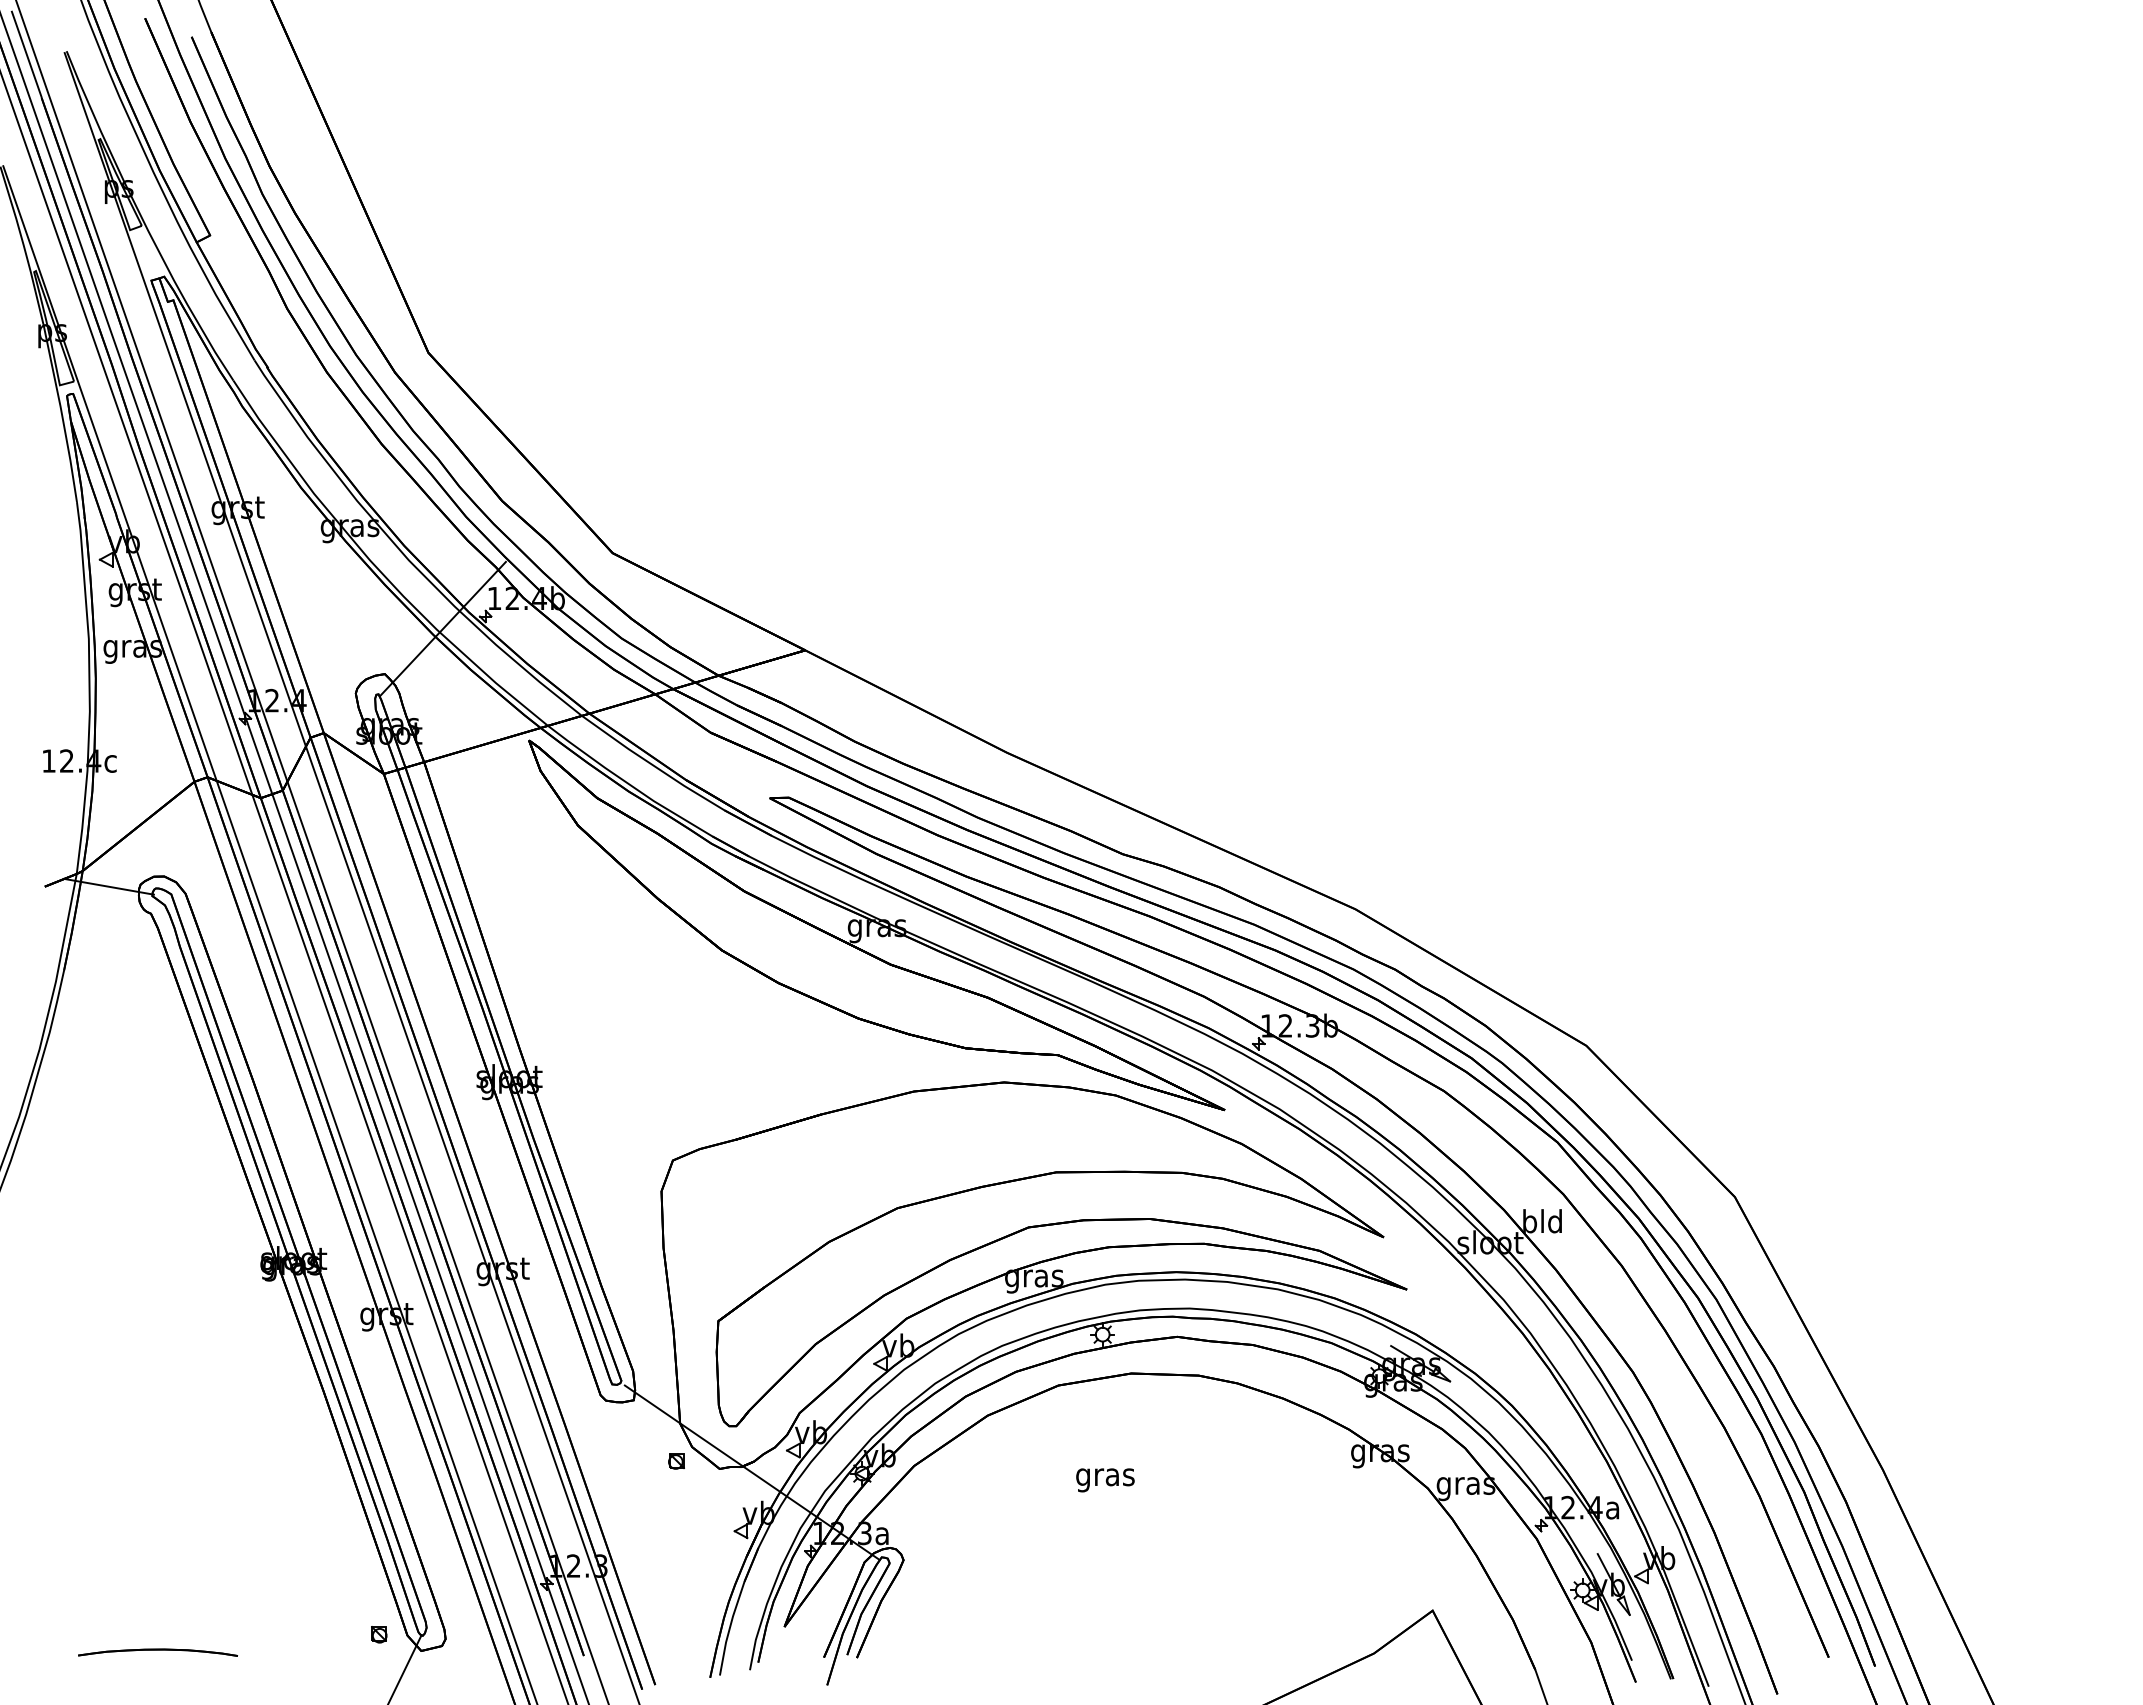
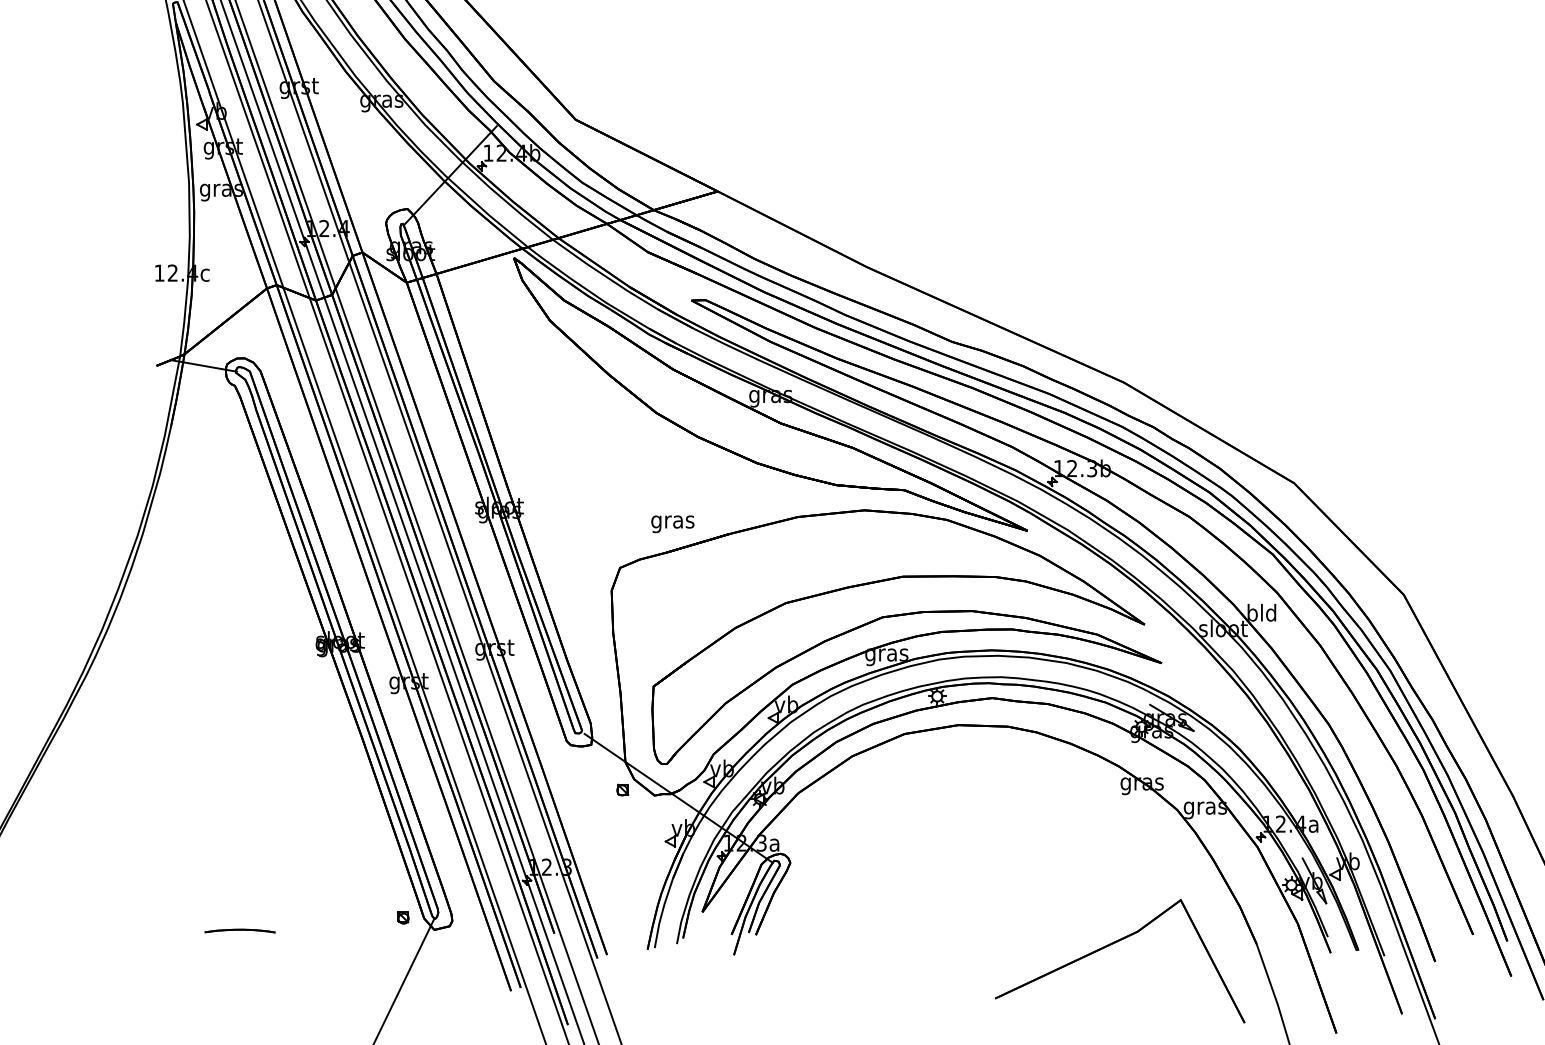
text: (1105, 1480) -> (672, 524), moved
part: (157, 1652) -> (239, 931), size x0.6

